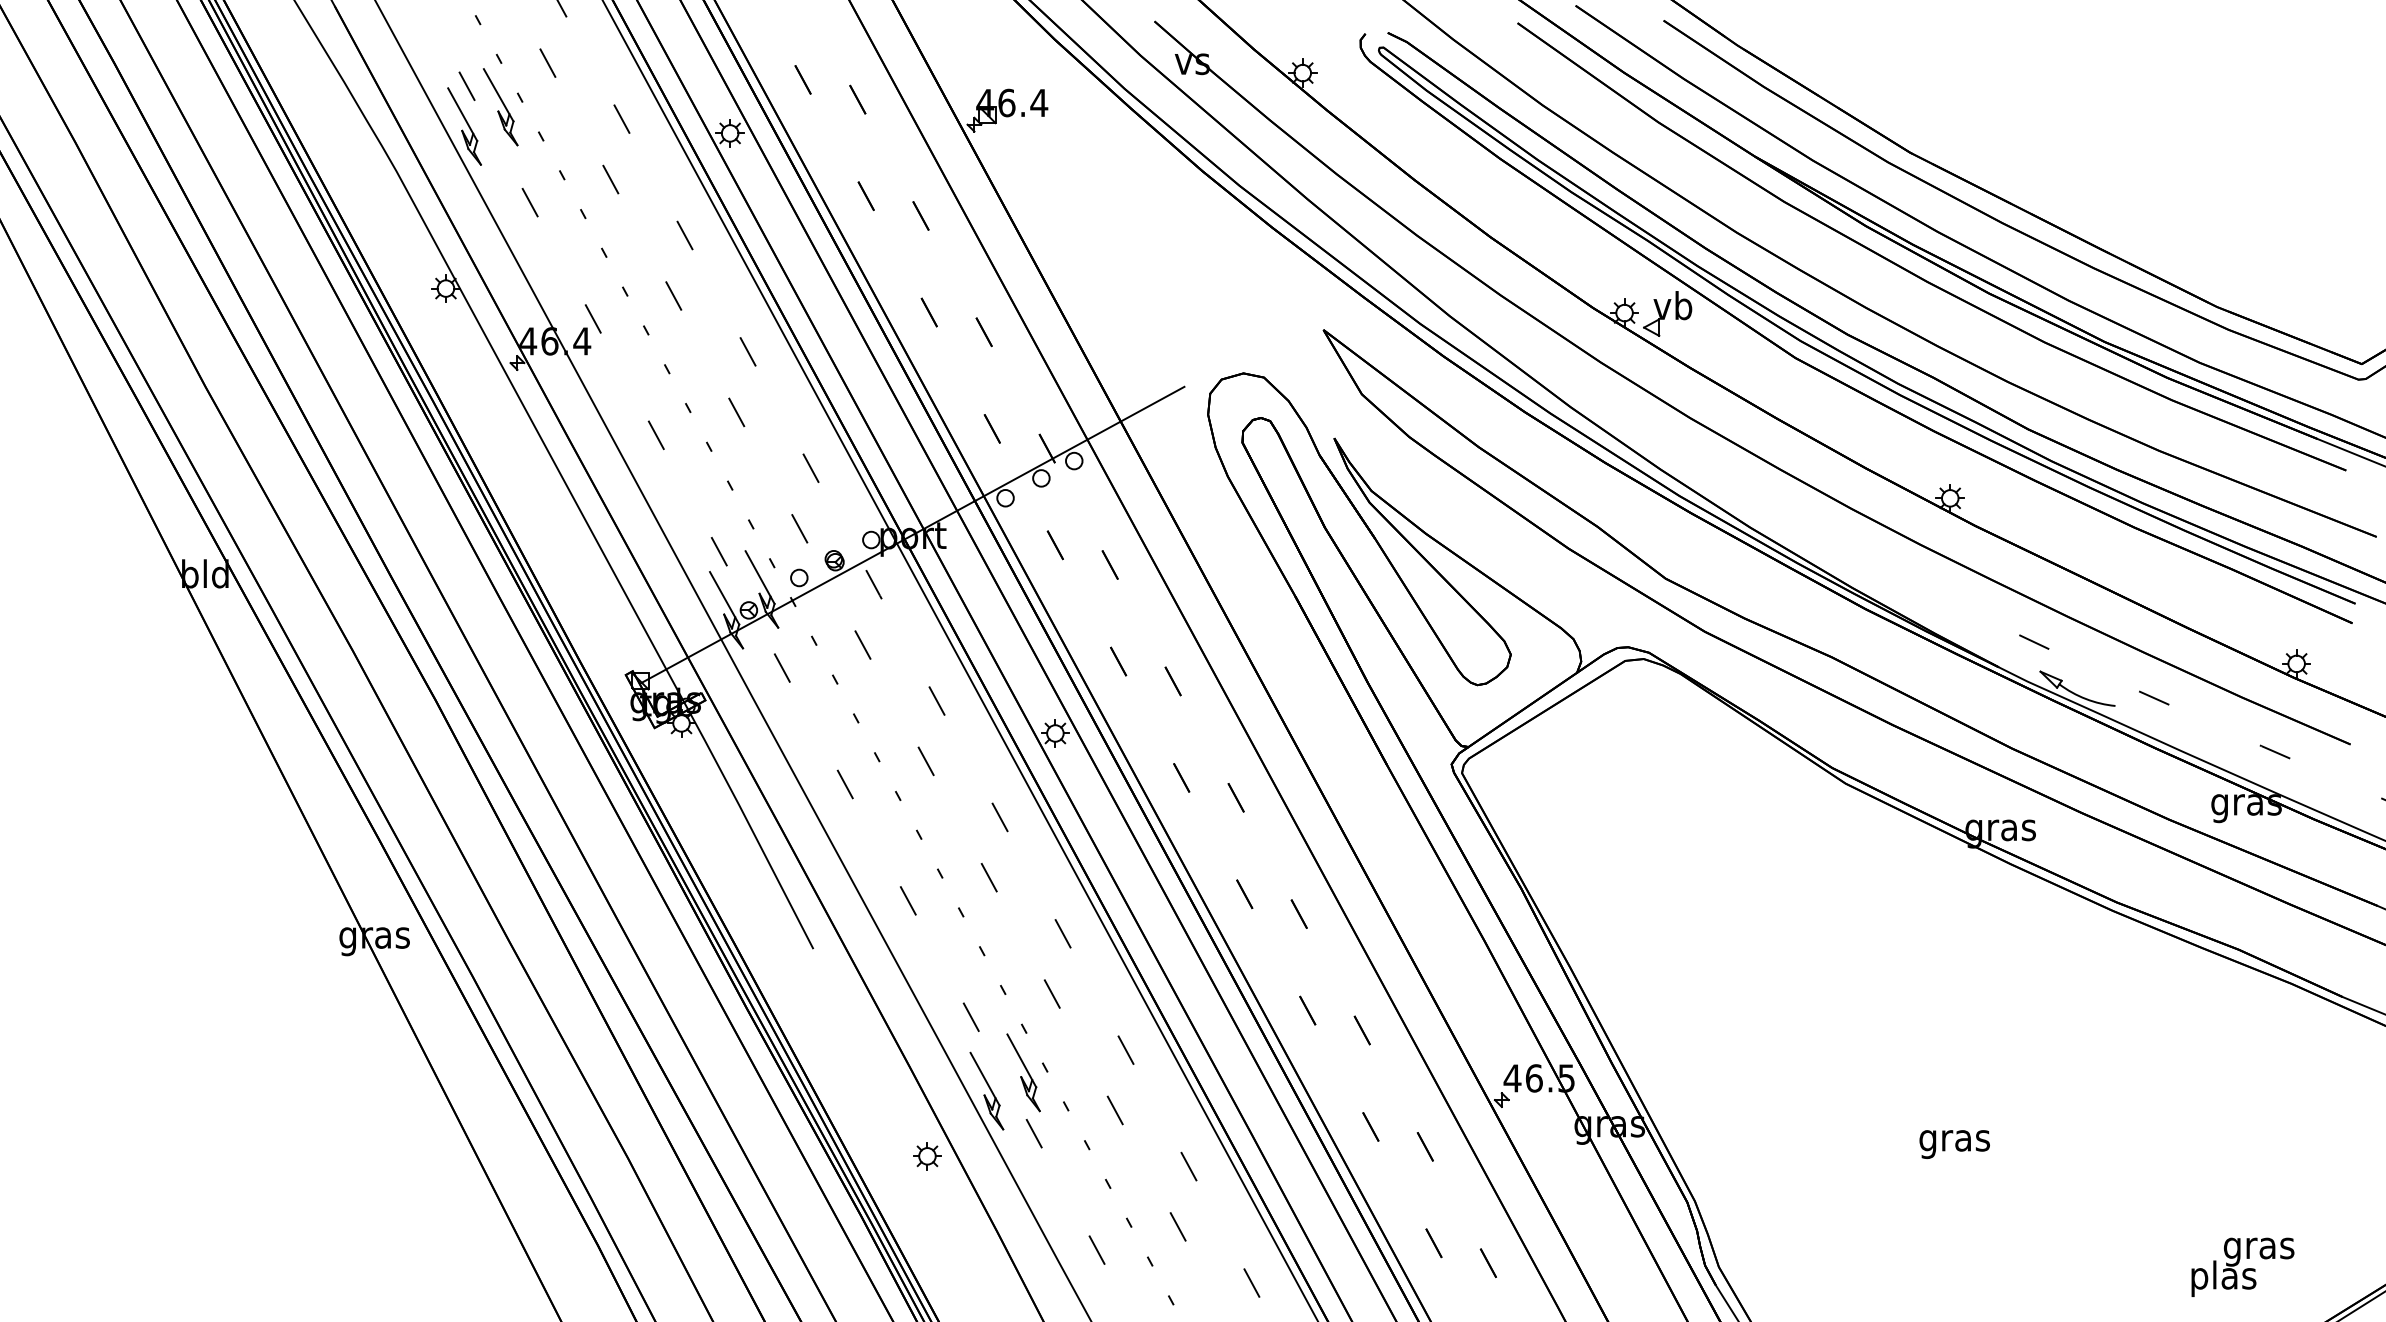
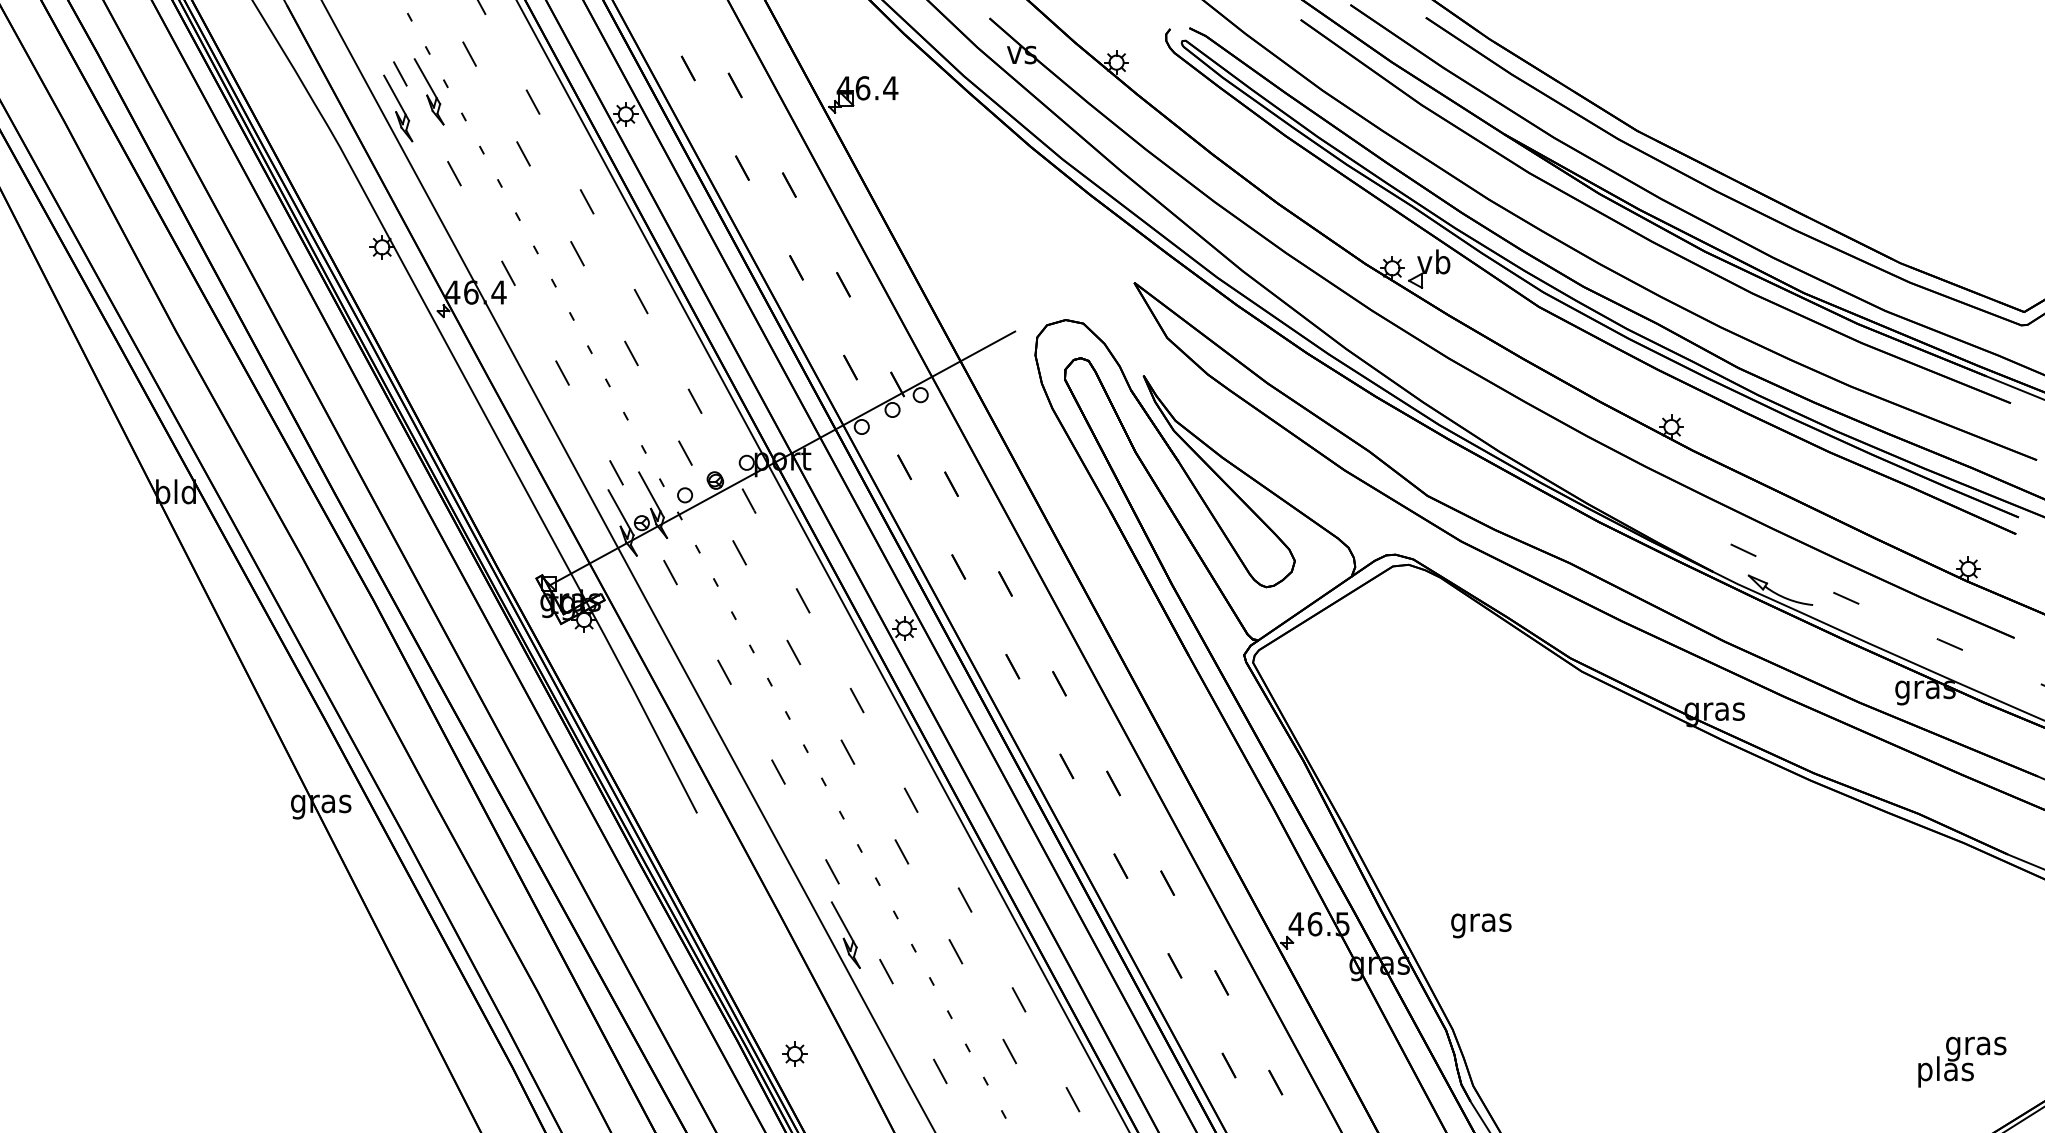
part: (1023, 1072) -> (877, 919), removed
text: (1954, 1144) -> (1481, 925), moved
part: (926, 1155) -> (794, 1053), moved
text: (2243, 1266) -> (1962, 1061), moved

